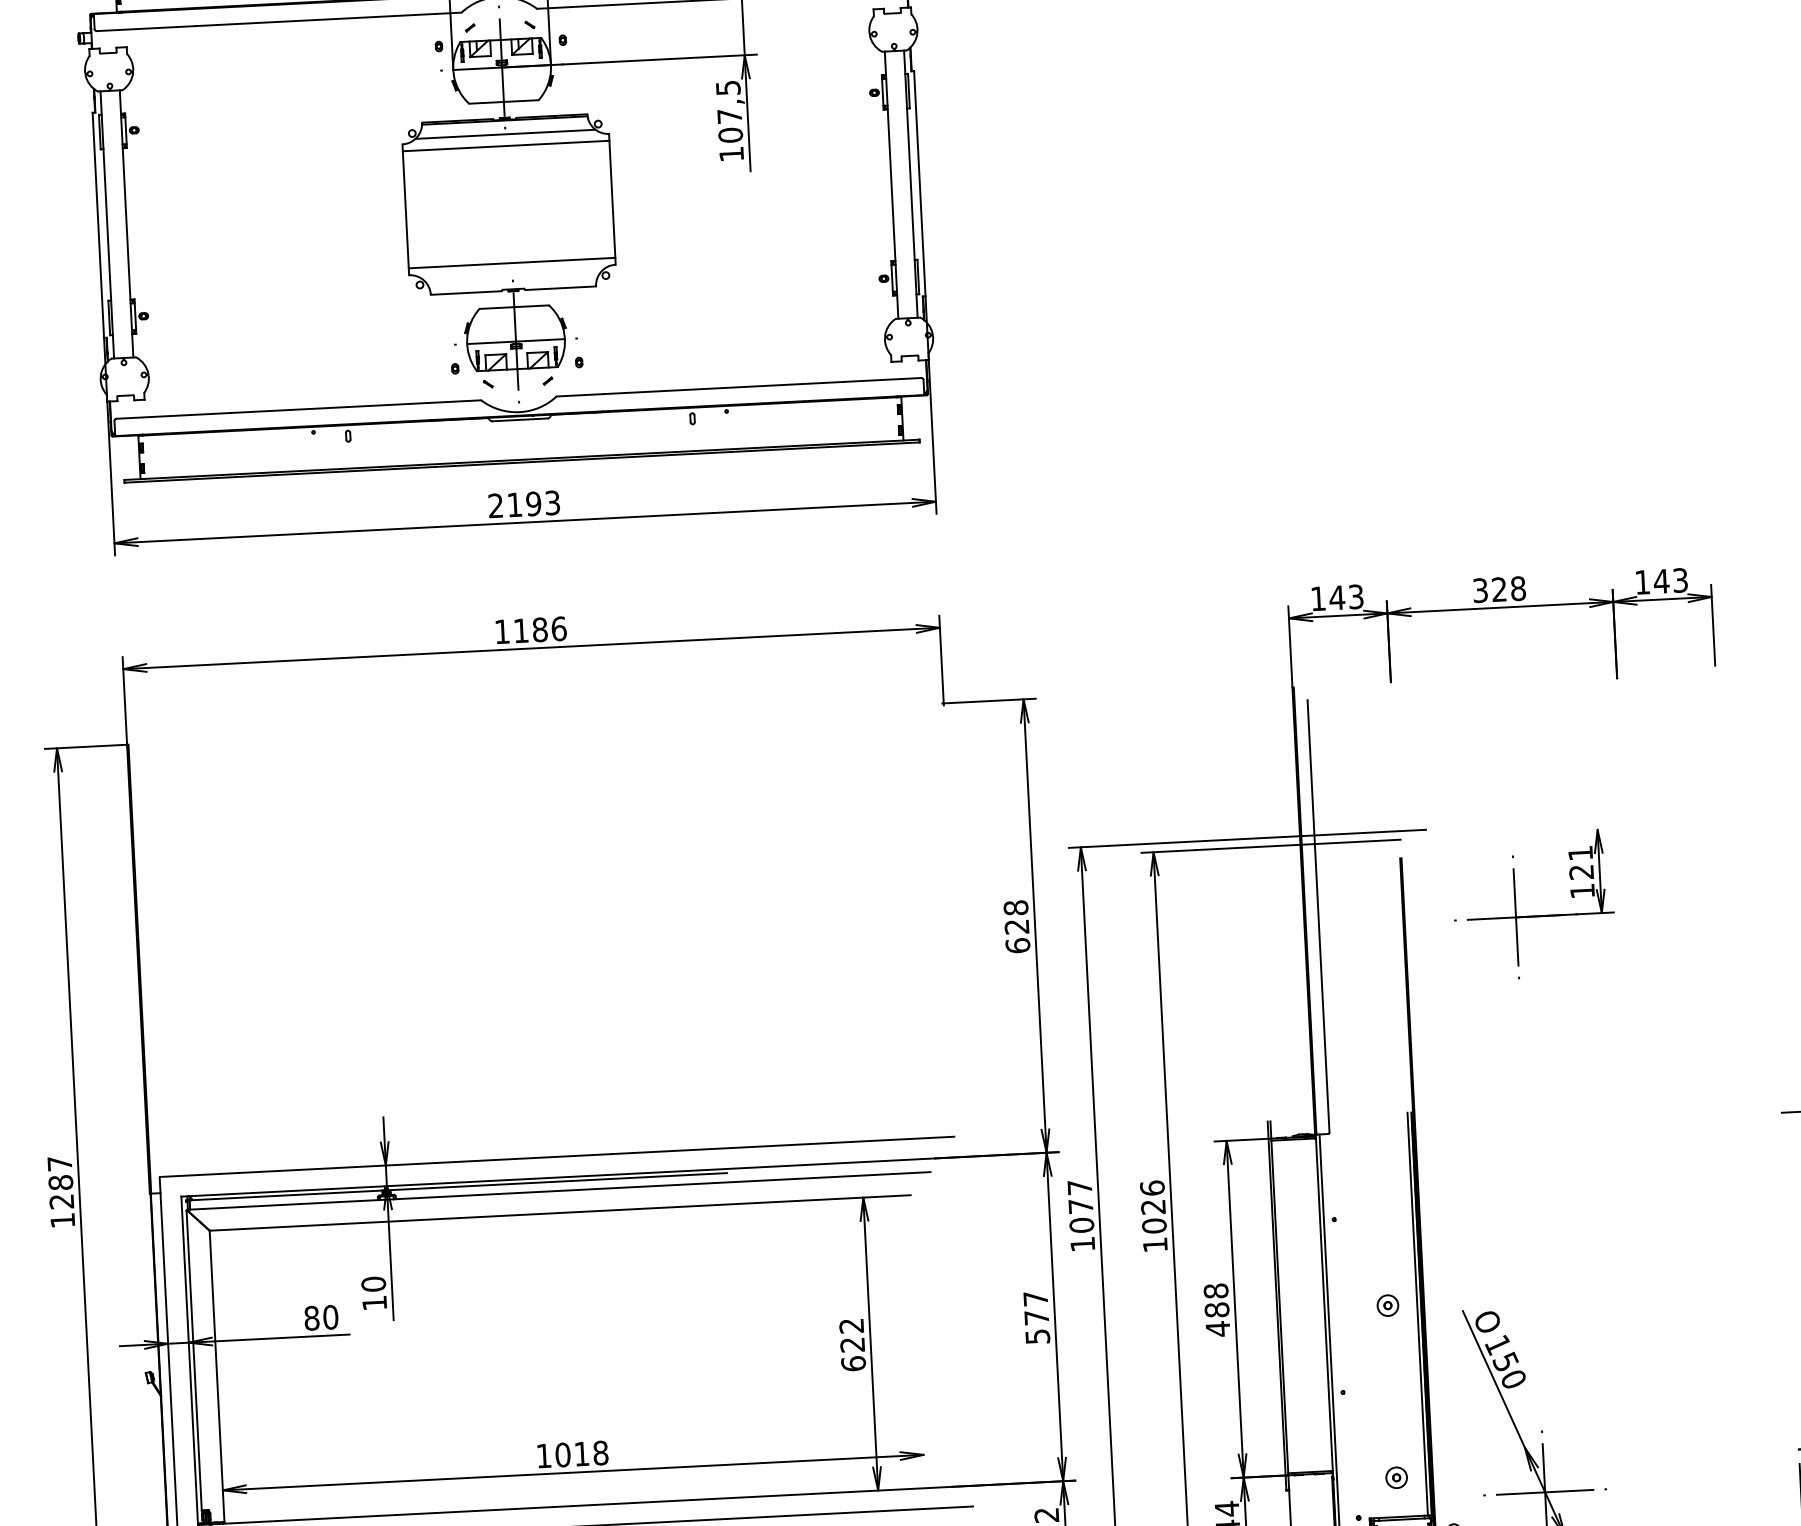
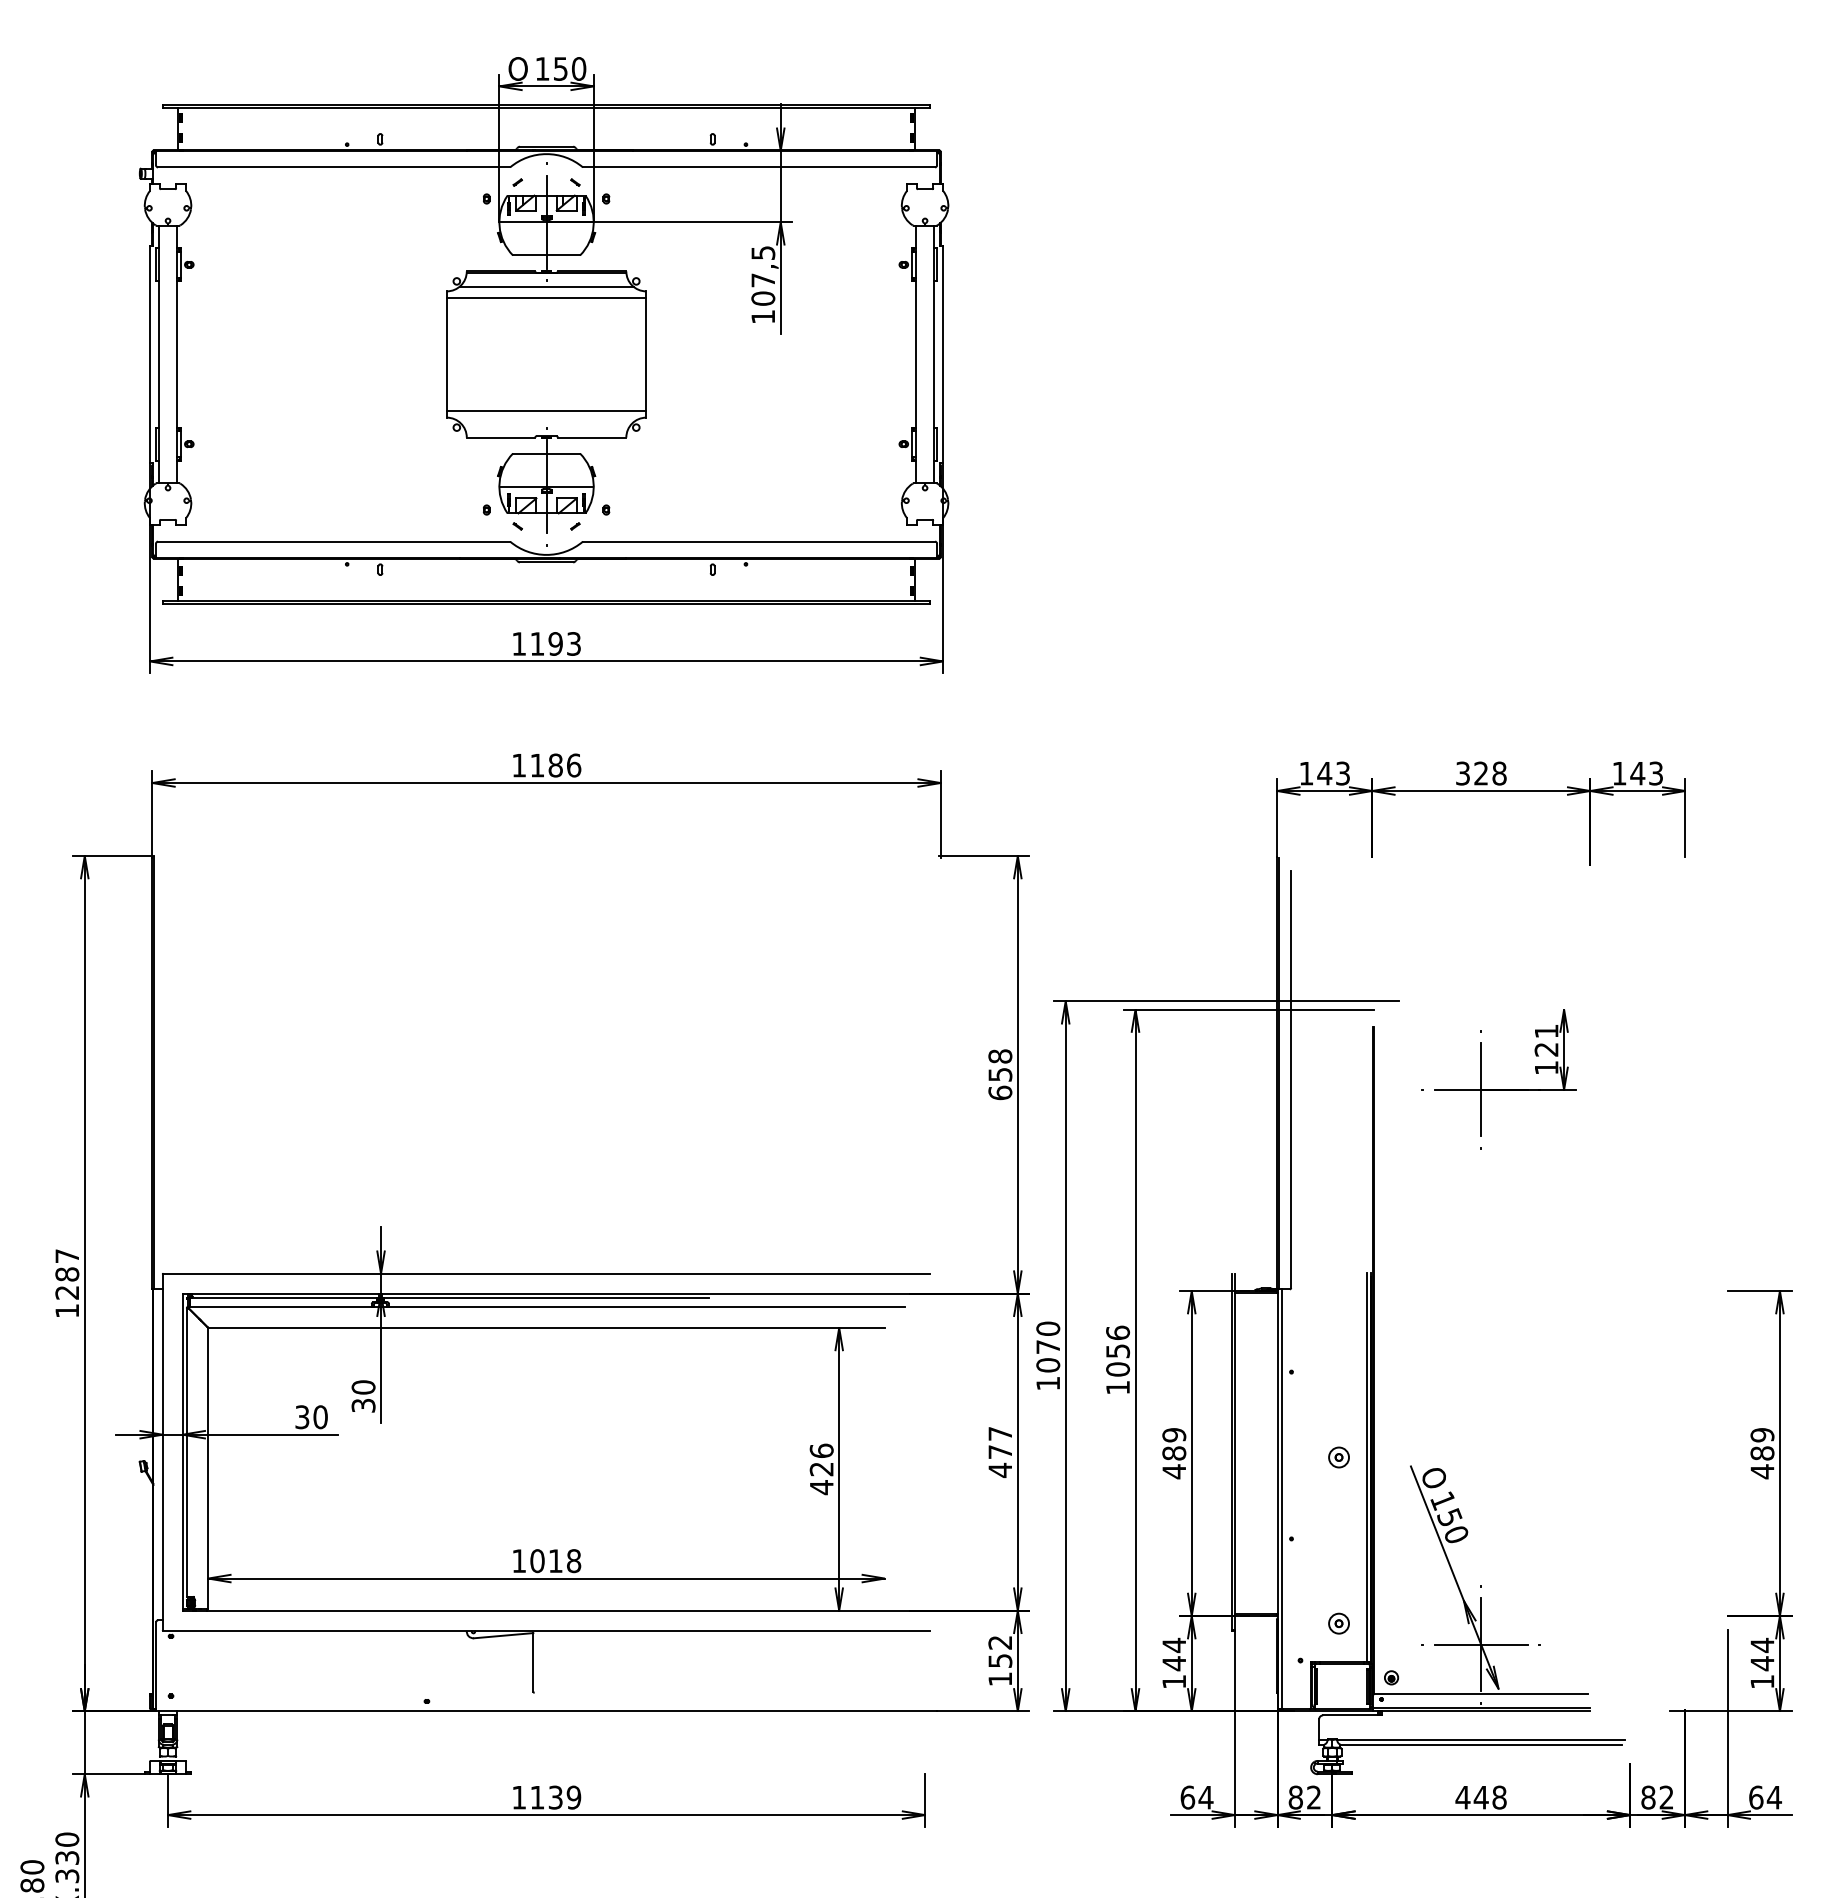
text: (495, 505) -> (518, 643), 2193 -> 1193
text: (1017, 926) -> (1000, 1074), 628 -> 658
text: (1080, 1187) -> (1048, 1328), 1077 -> 1070
text: (1153, 1207) -> (1118, 1351), 1026 -> 1056
text: (1216, 1291) -> (1174, 1435), 488 -> 489
text: (374, 1302) -> (363, 1405), 10 -> 30
text: (312, 1318) -> (302, 1417), 80 -> 30
text: (1037, 1336) -> (1000, 1470), 577 -> 477
text: (852, 1345) -> (821, 1469), 622 -> 426

